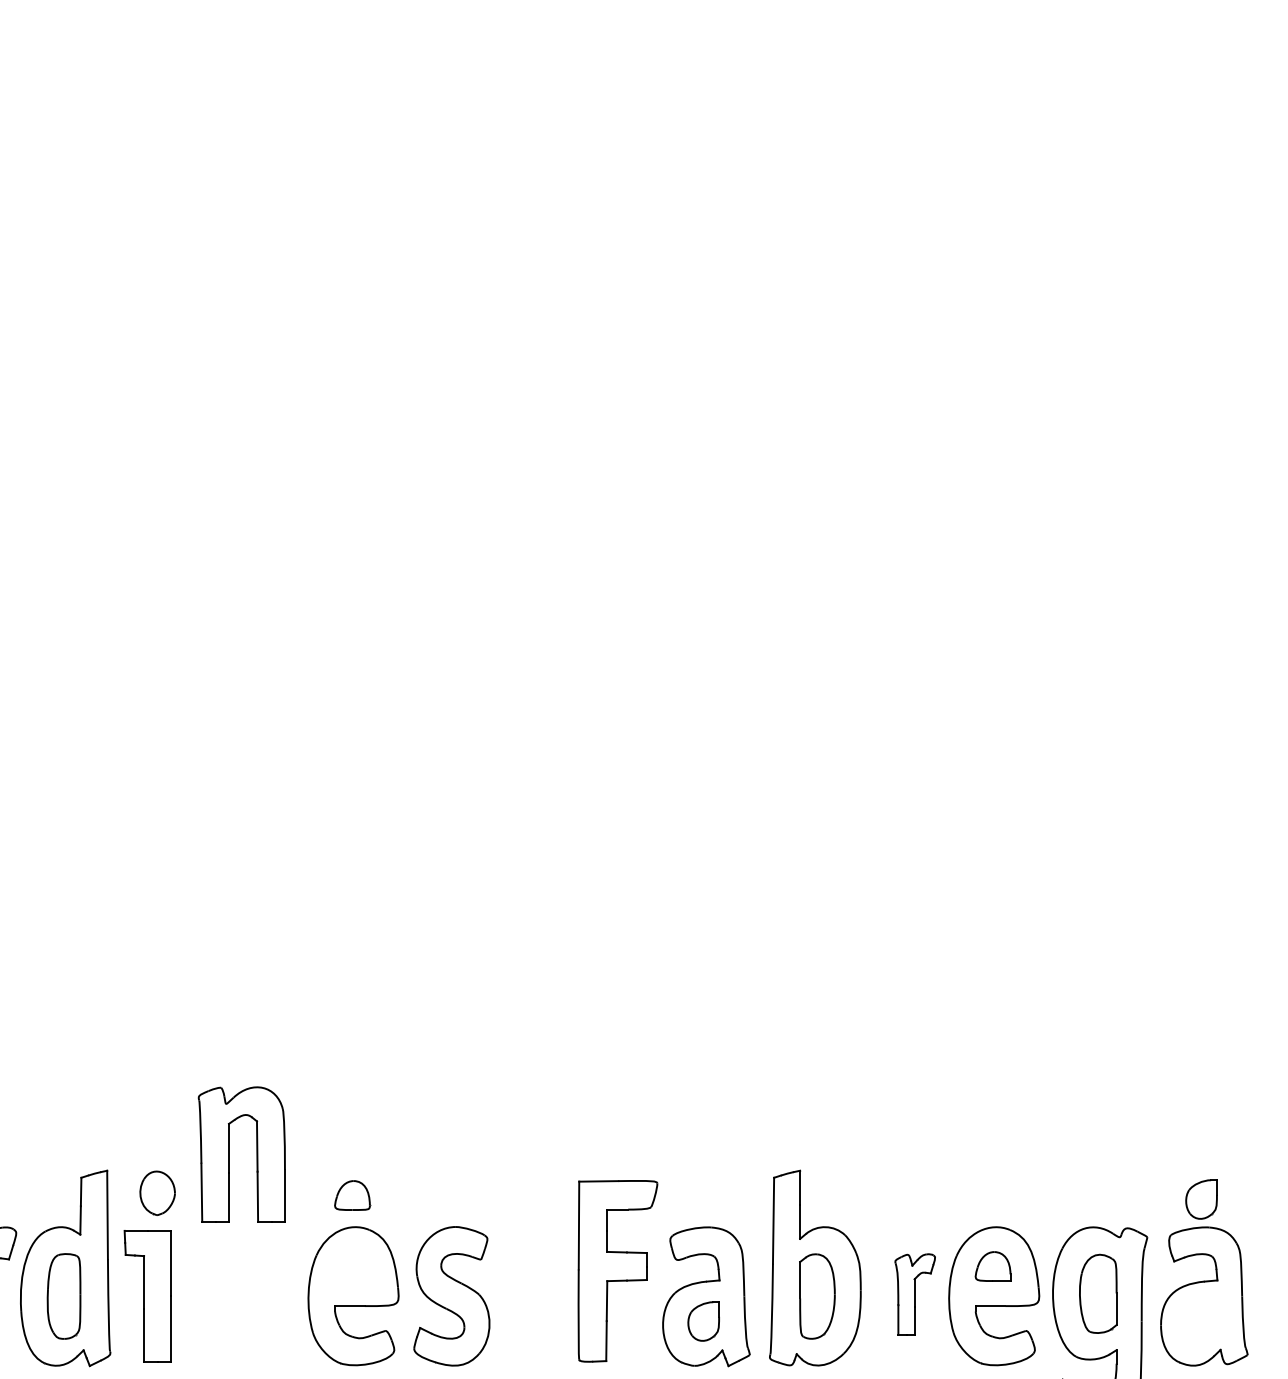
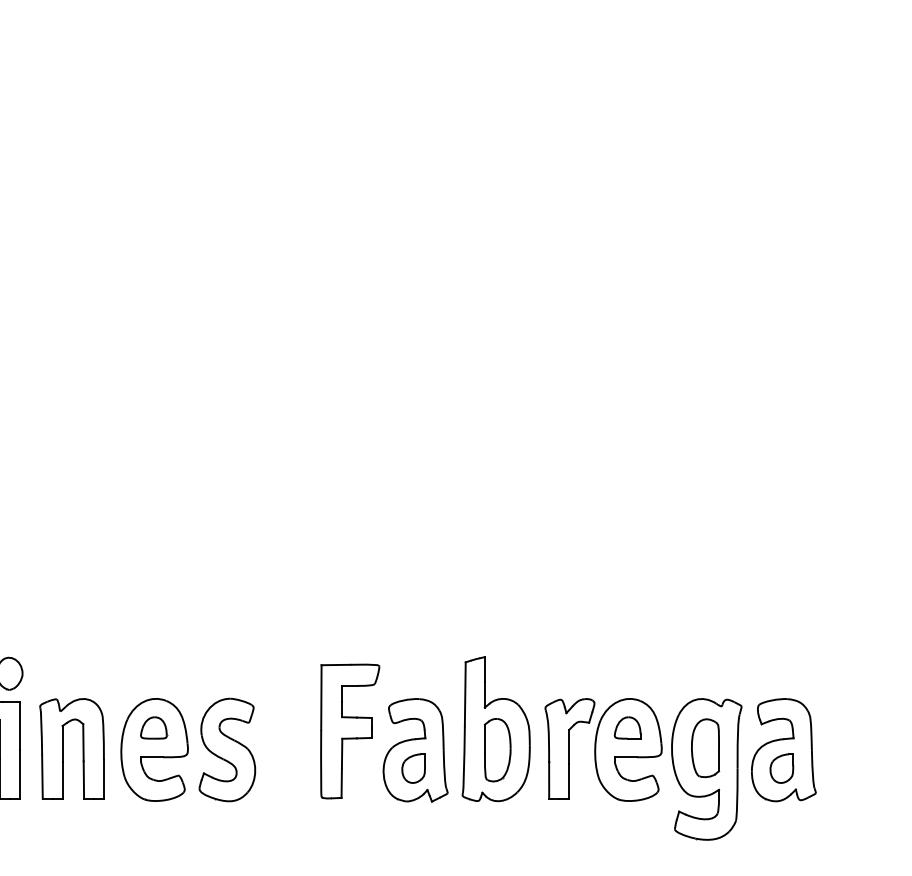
part: (229, 1154) -> (62, 748), moved
part: (352, 1195) -> (153, 727), moved
part: (1201, 1199) -> (781, 768), moved
part: (915, 1294) -> (570, 748), size x1.67

